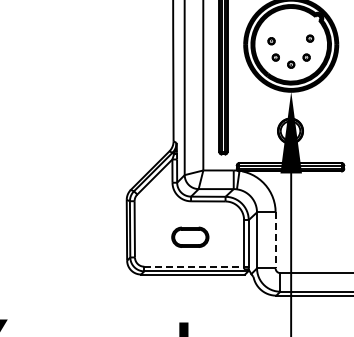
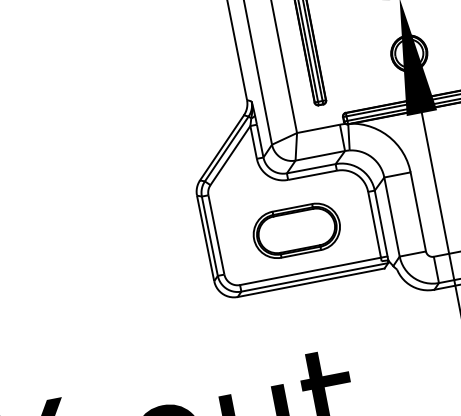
part: (190, 237) -> (297, 231), size x1.67
line: (275, 240) -> (418, 212), dashed -> solid
line: (194, 266) -> (310, 271), dashed -> solid

